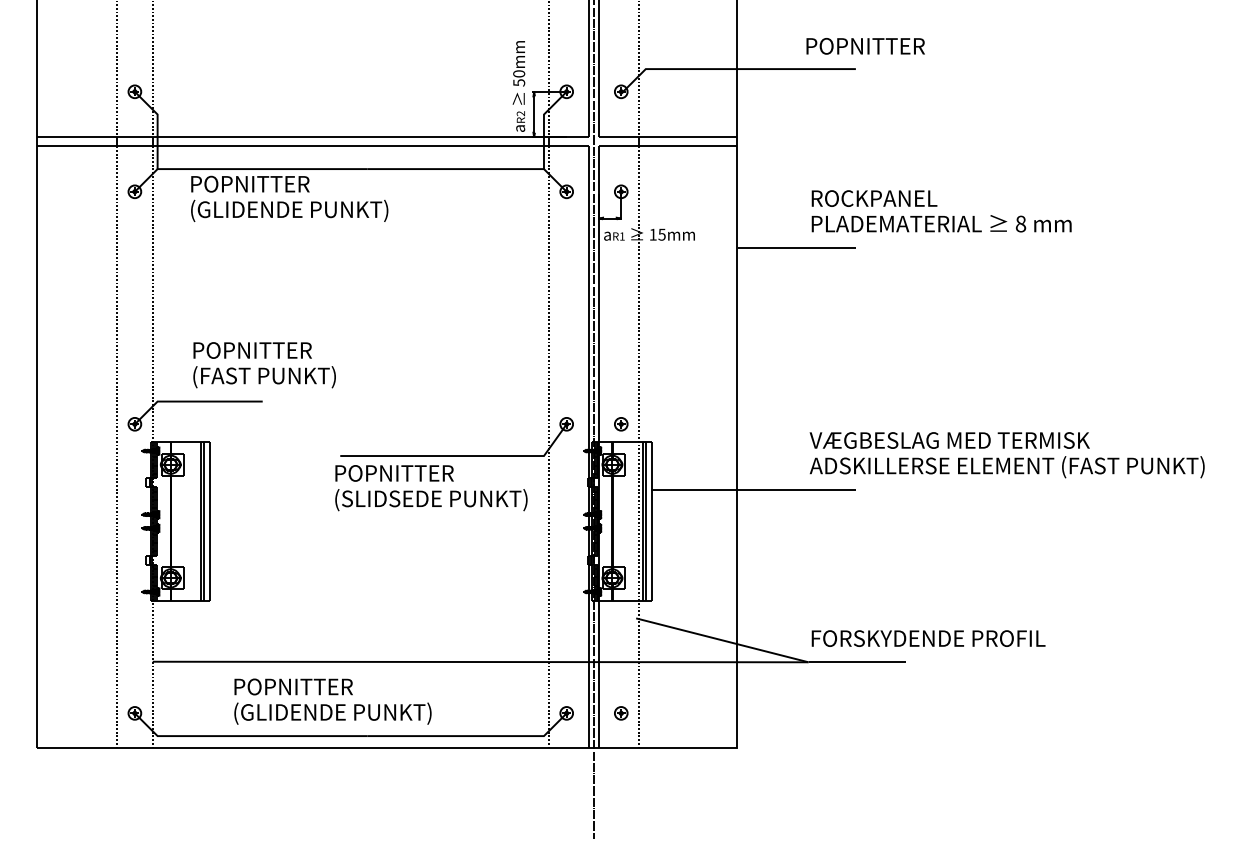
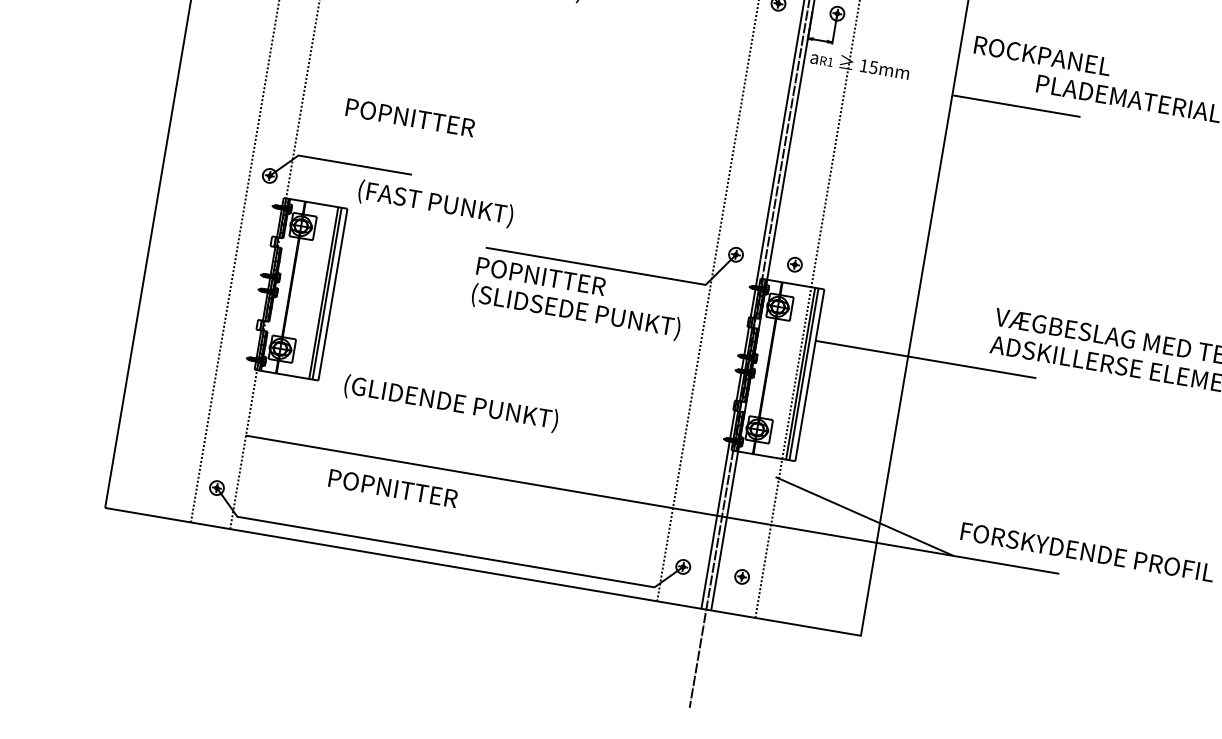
text: (874, 198) -> (1042, 55), moved
text: (264, 377) -> (435, 204), moved
text: (332, 713) -> (450, 403), moved

